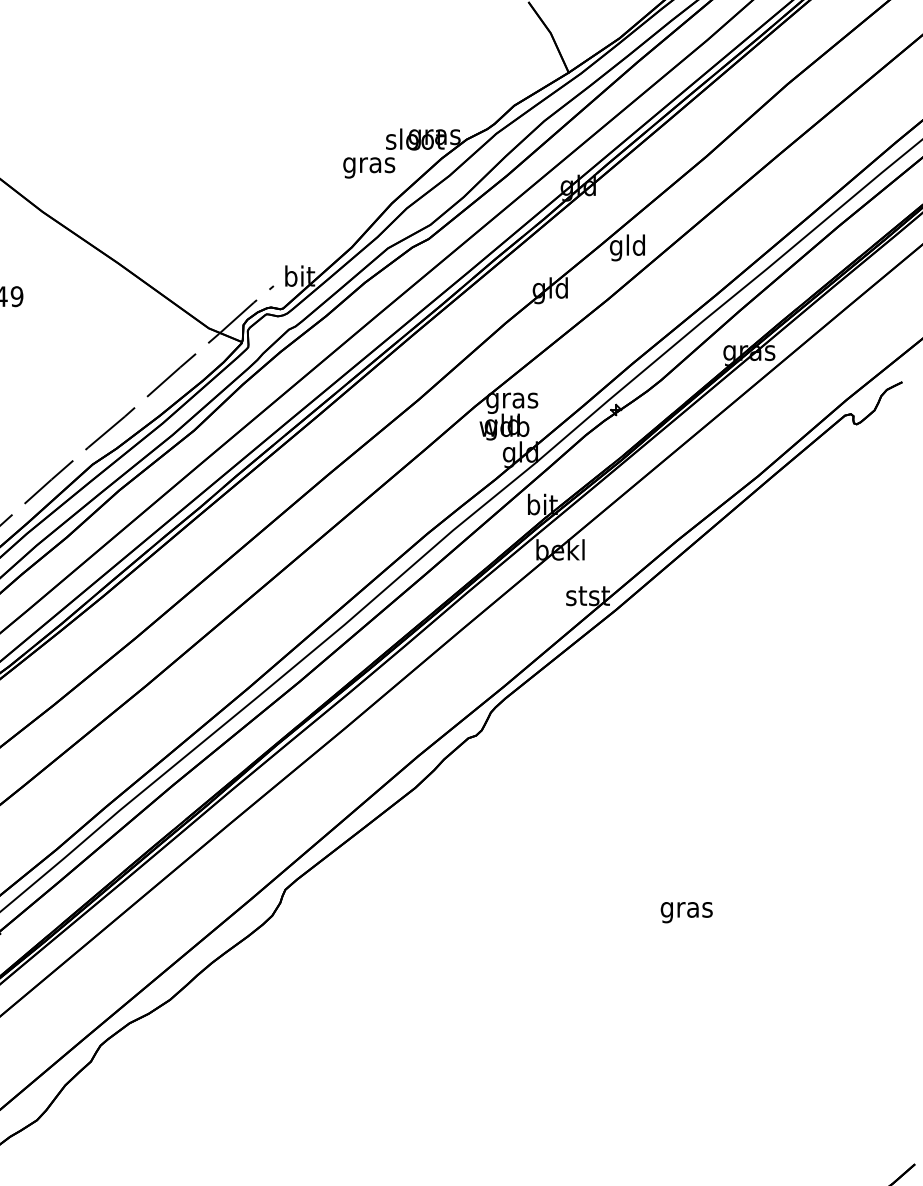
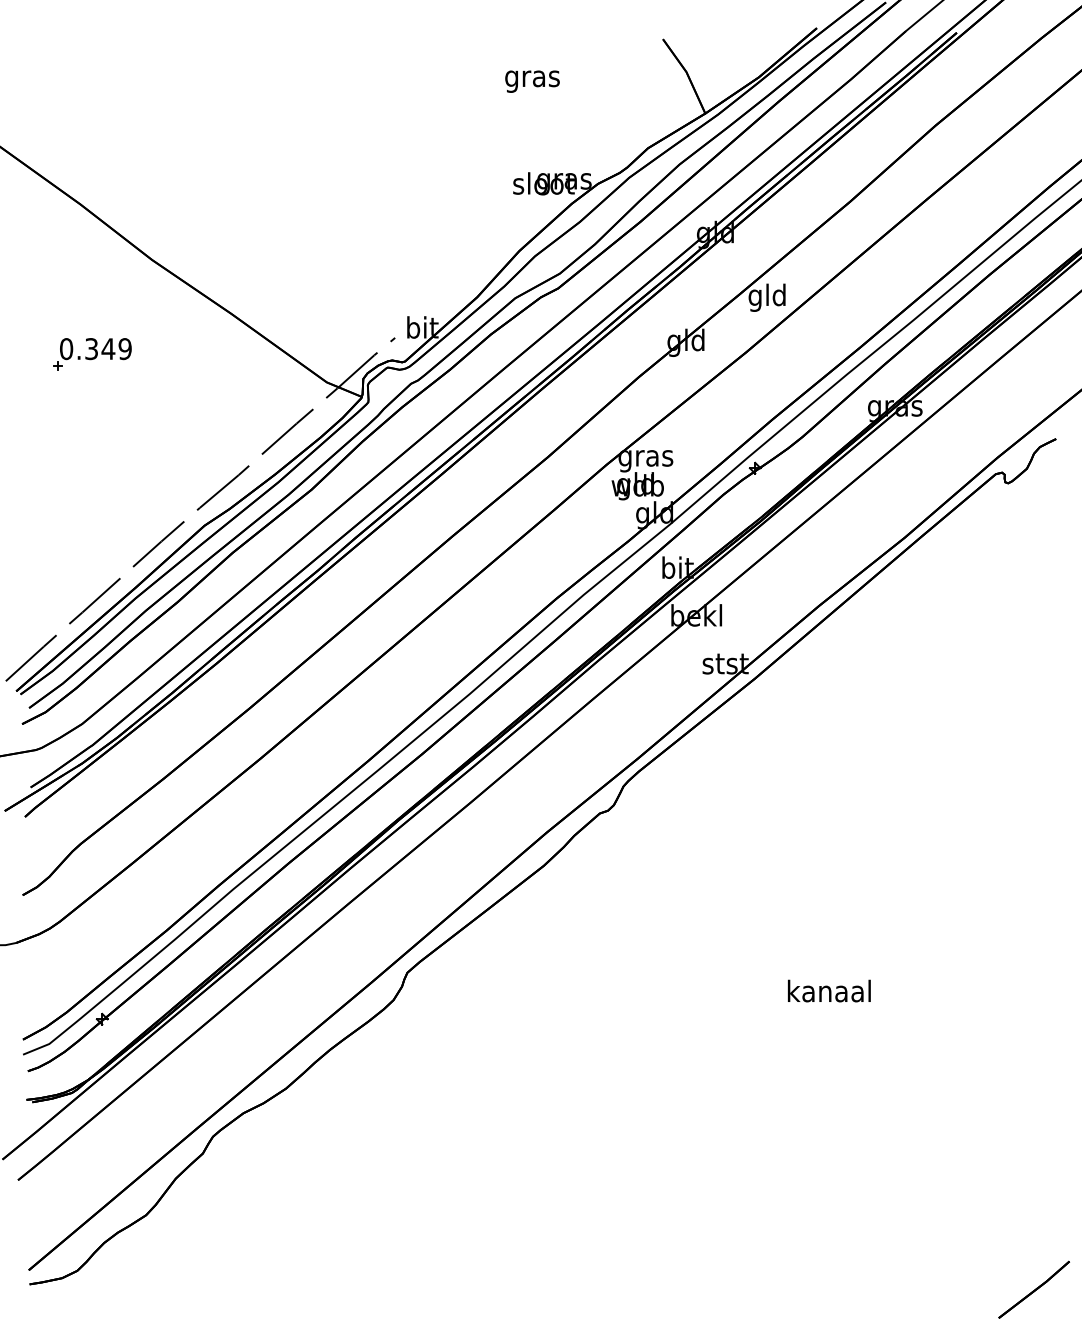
text: (369, 167) -> (532, 81), moved
text: (685, 909) -> (828, 993), gras -> kanaal

